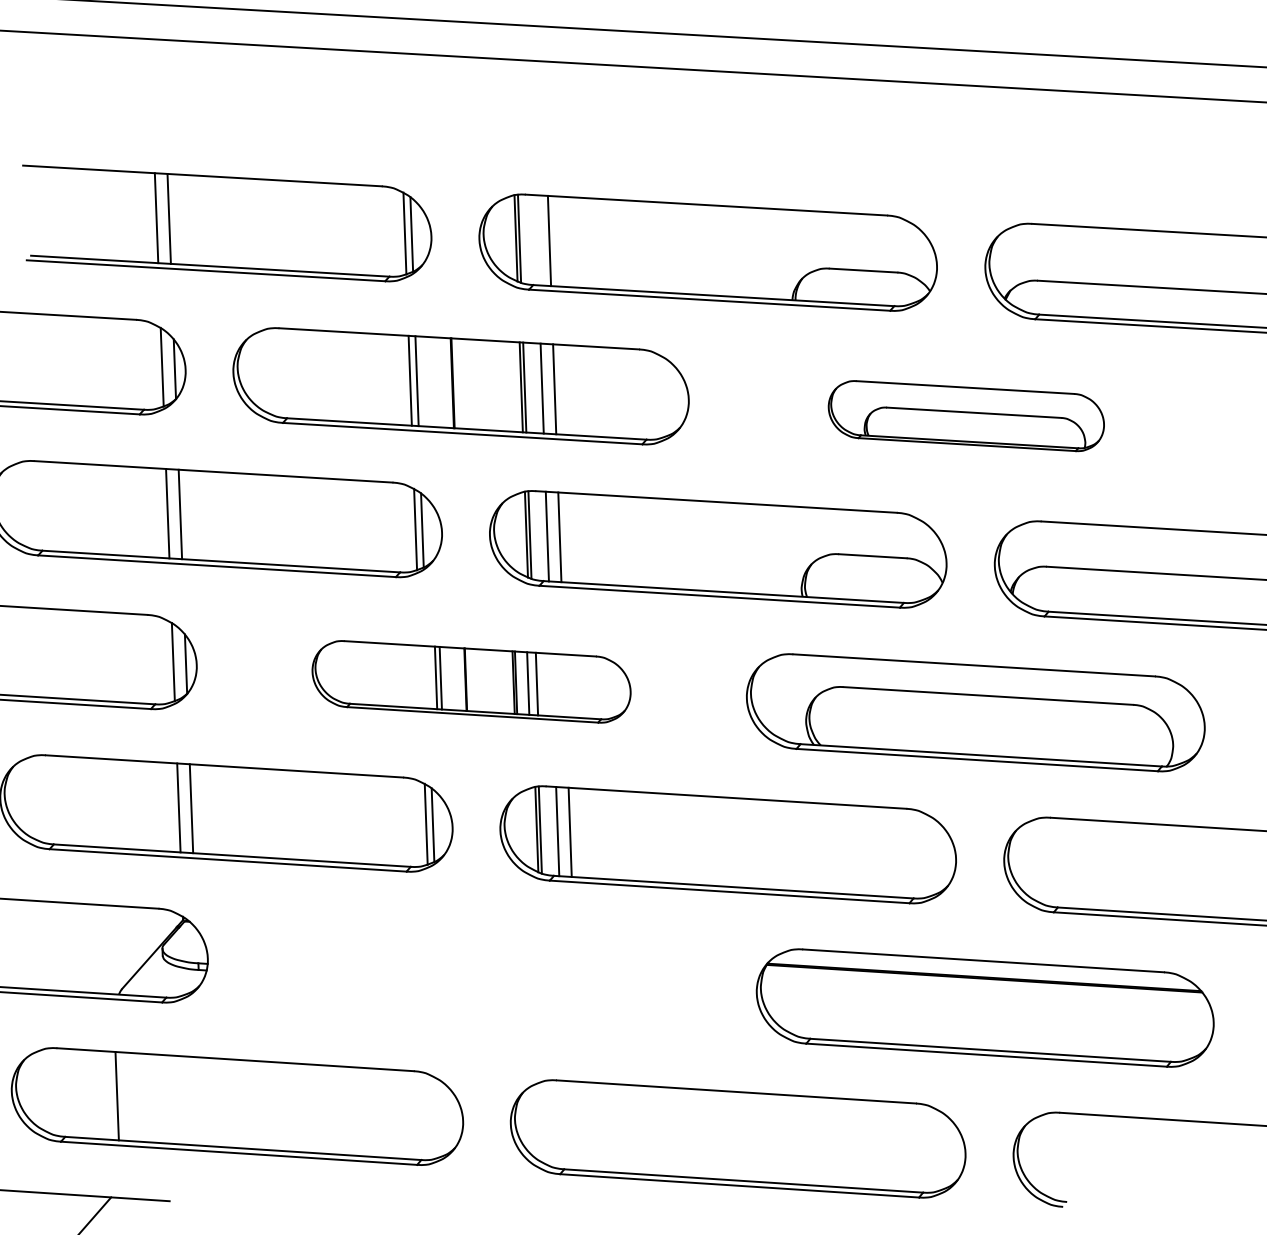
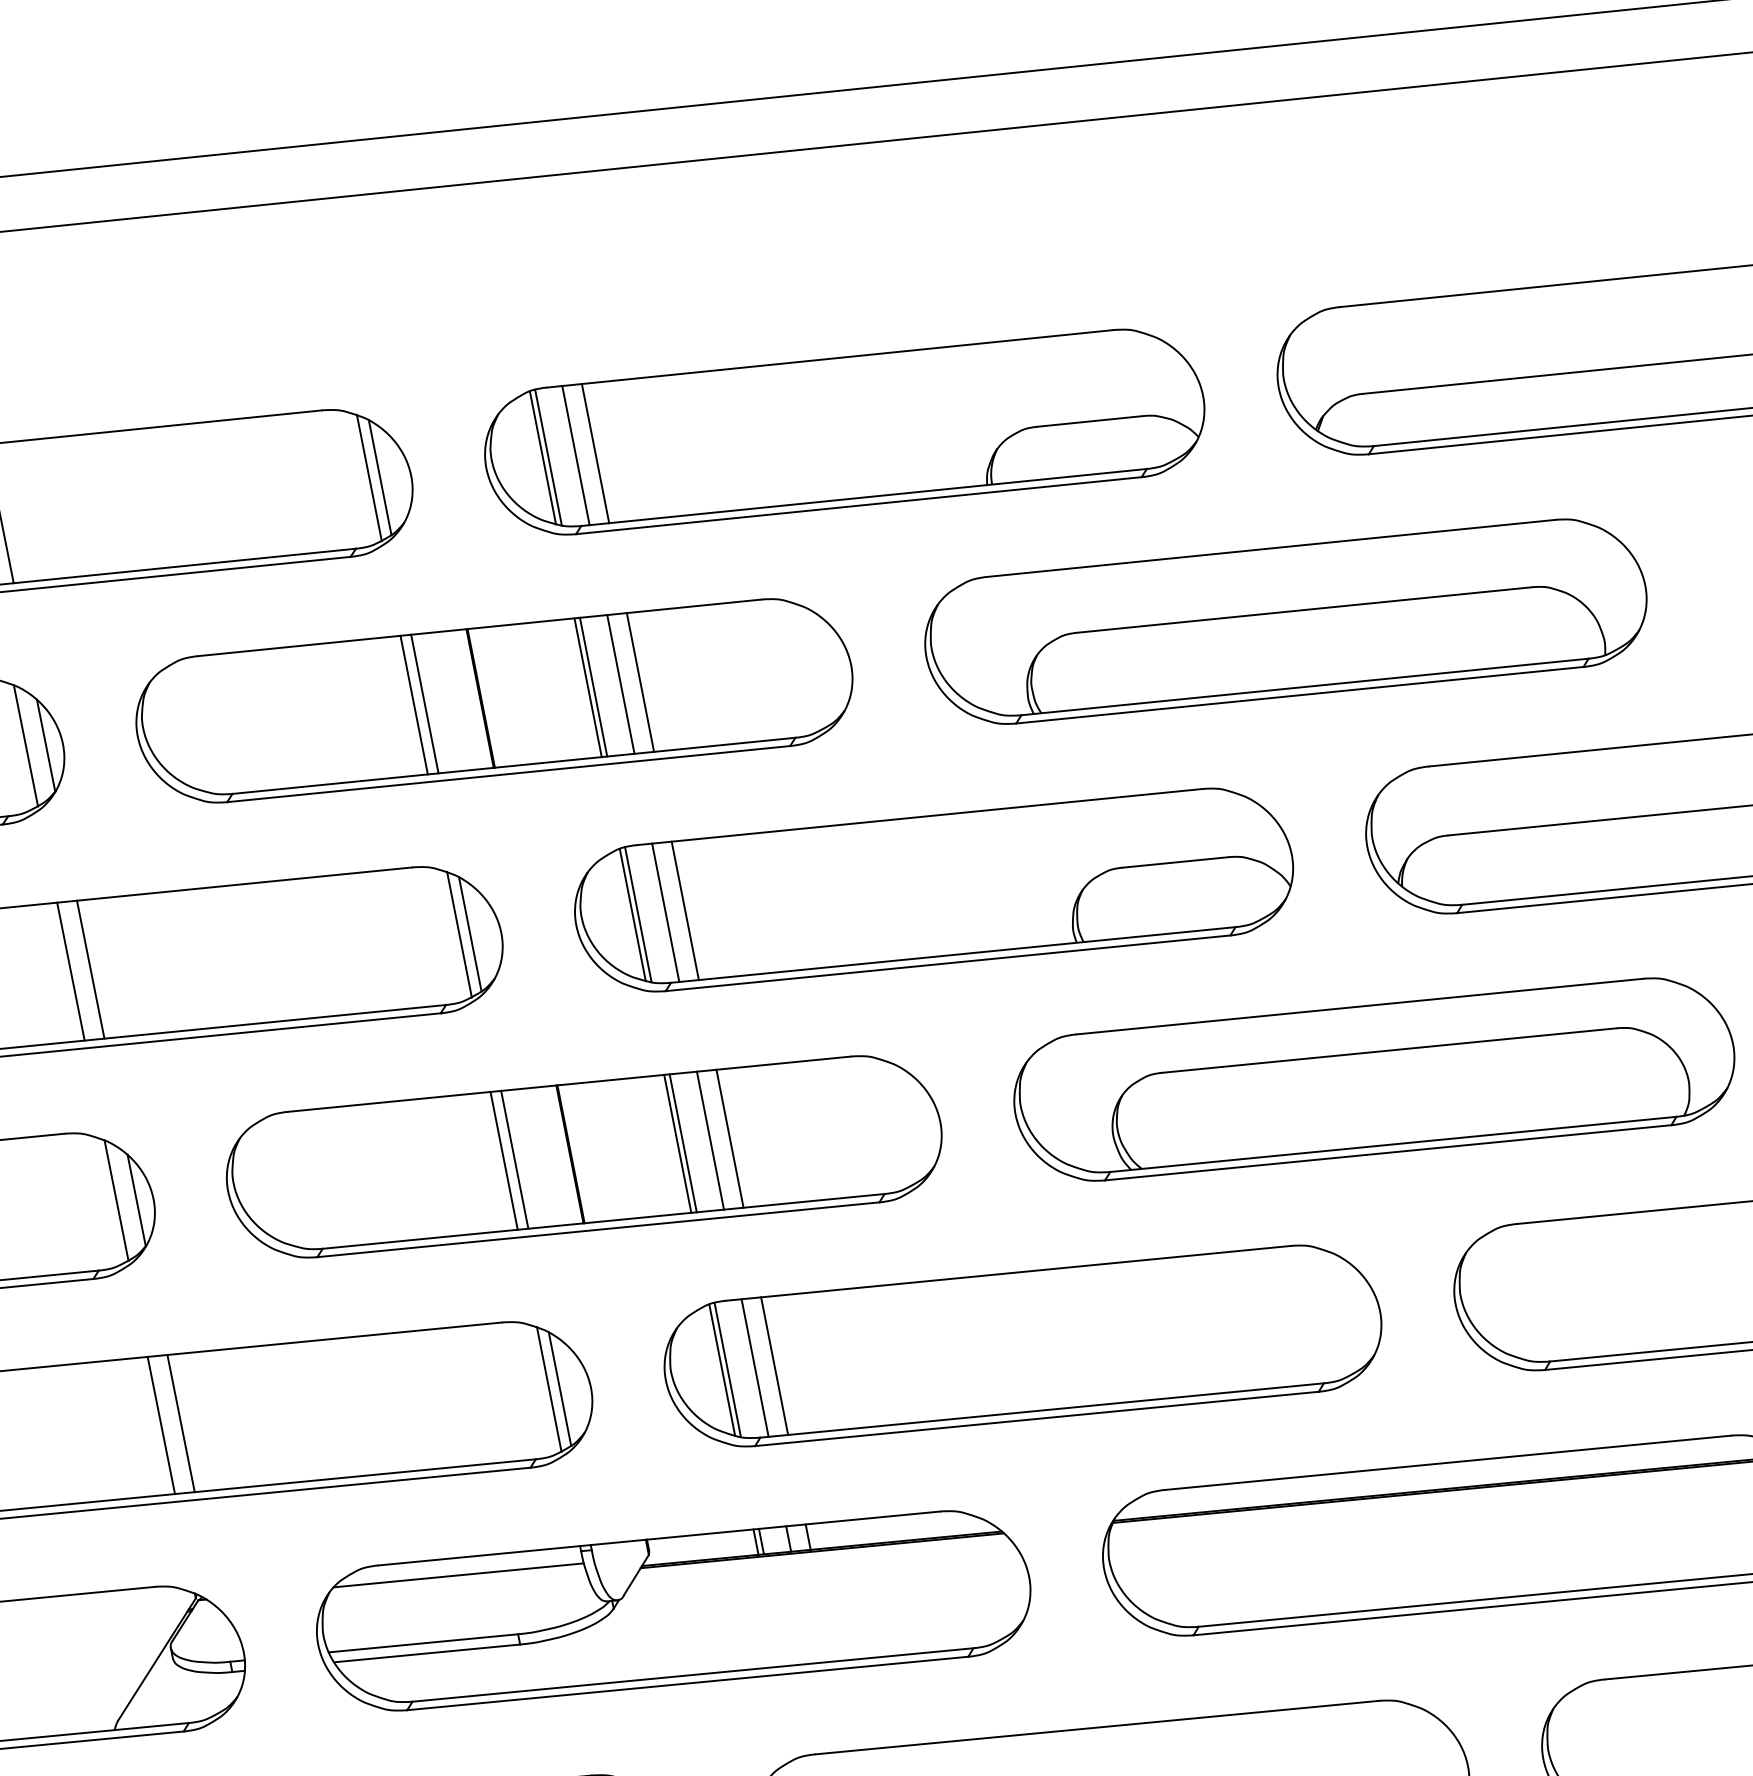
line: (536, 240) -> (575, 456), added
part: (966, 415) -> (1286, 620), size x1.67
part: (471, 681) -> (583, 1156), size x1.43
part: (481, 975) -> (672, 1610), added

